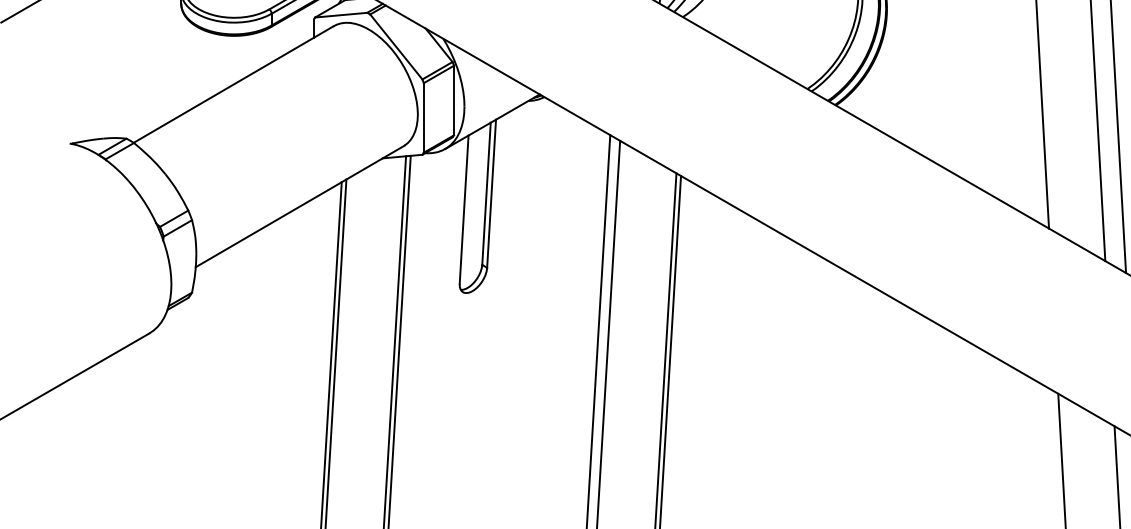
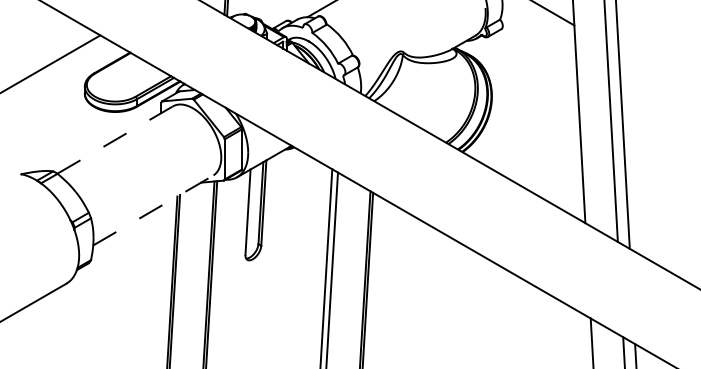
line: (232, 85) -> (114, 140), solid -> dashed
line: (300, 206) -> (153, 210), solid -> dashed

